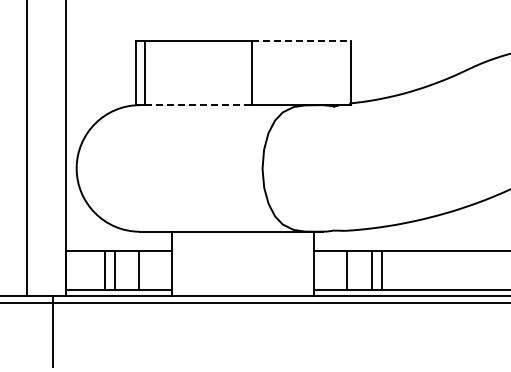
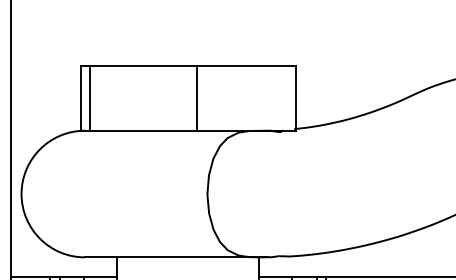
line: (302, 40) -> (247, 66), dashed -> solid
line: (198, 105) -> (143, 131), dashed -> solid

